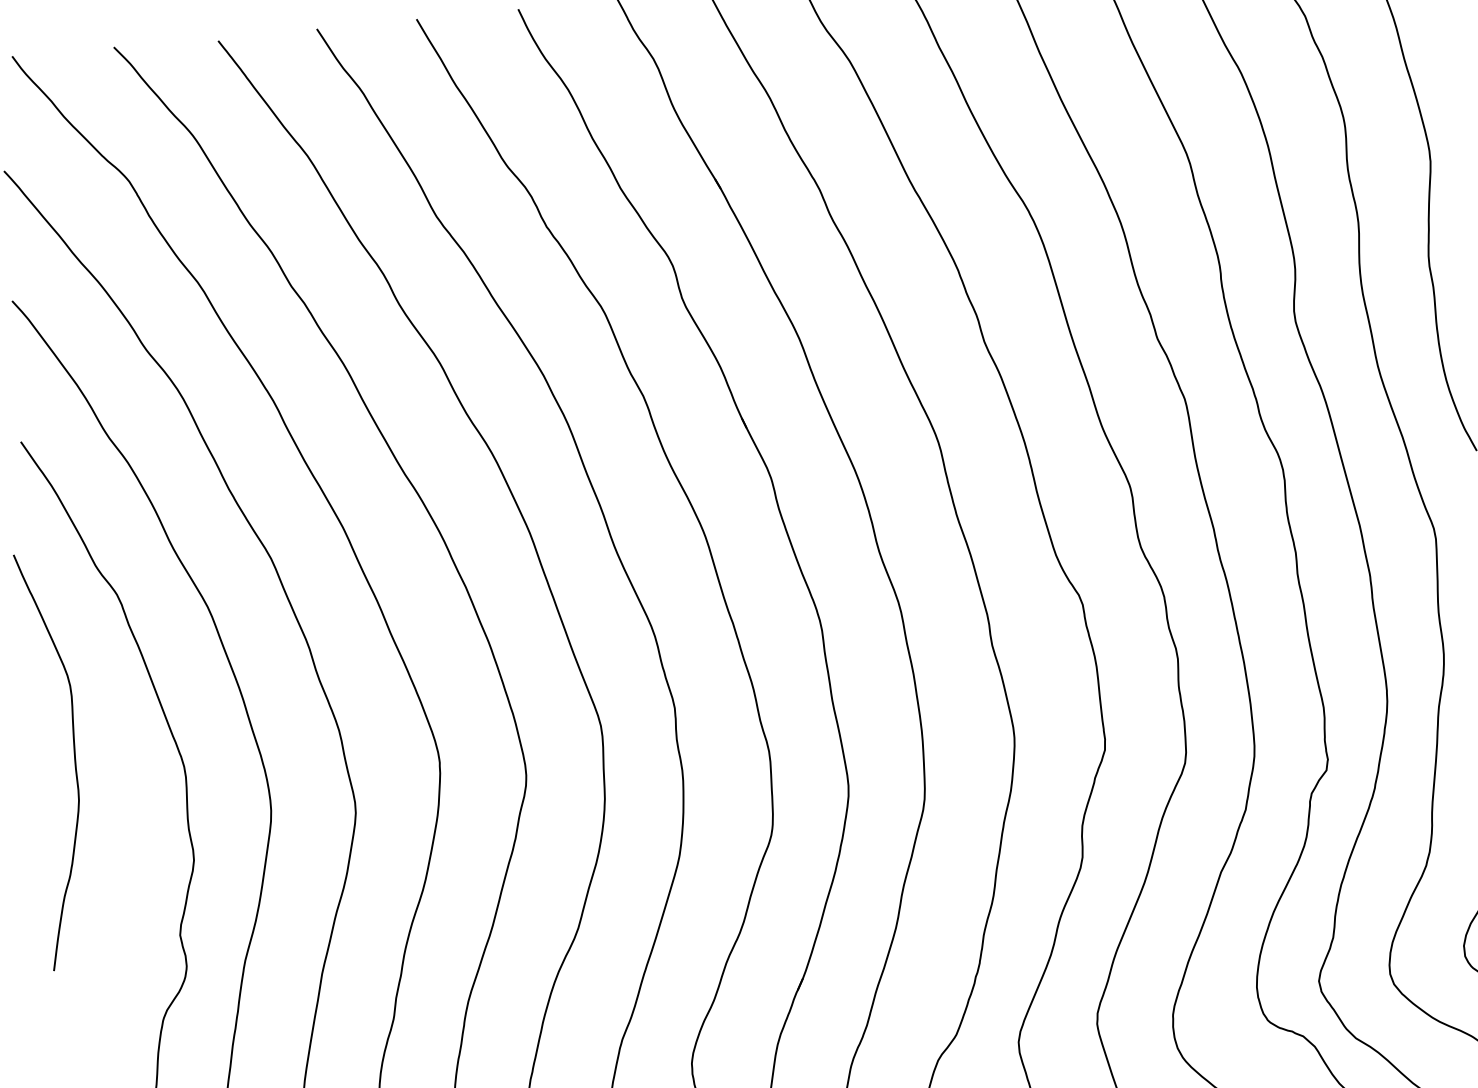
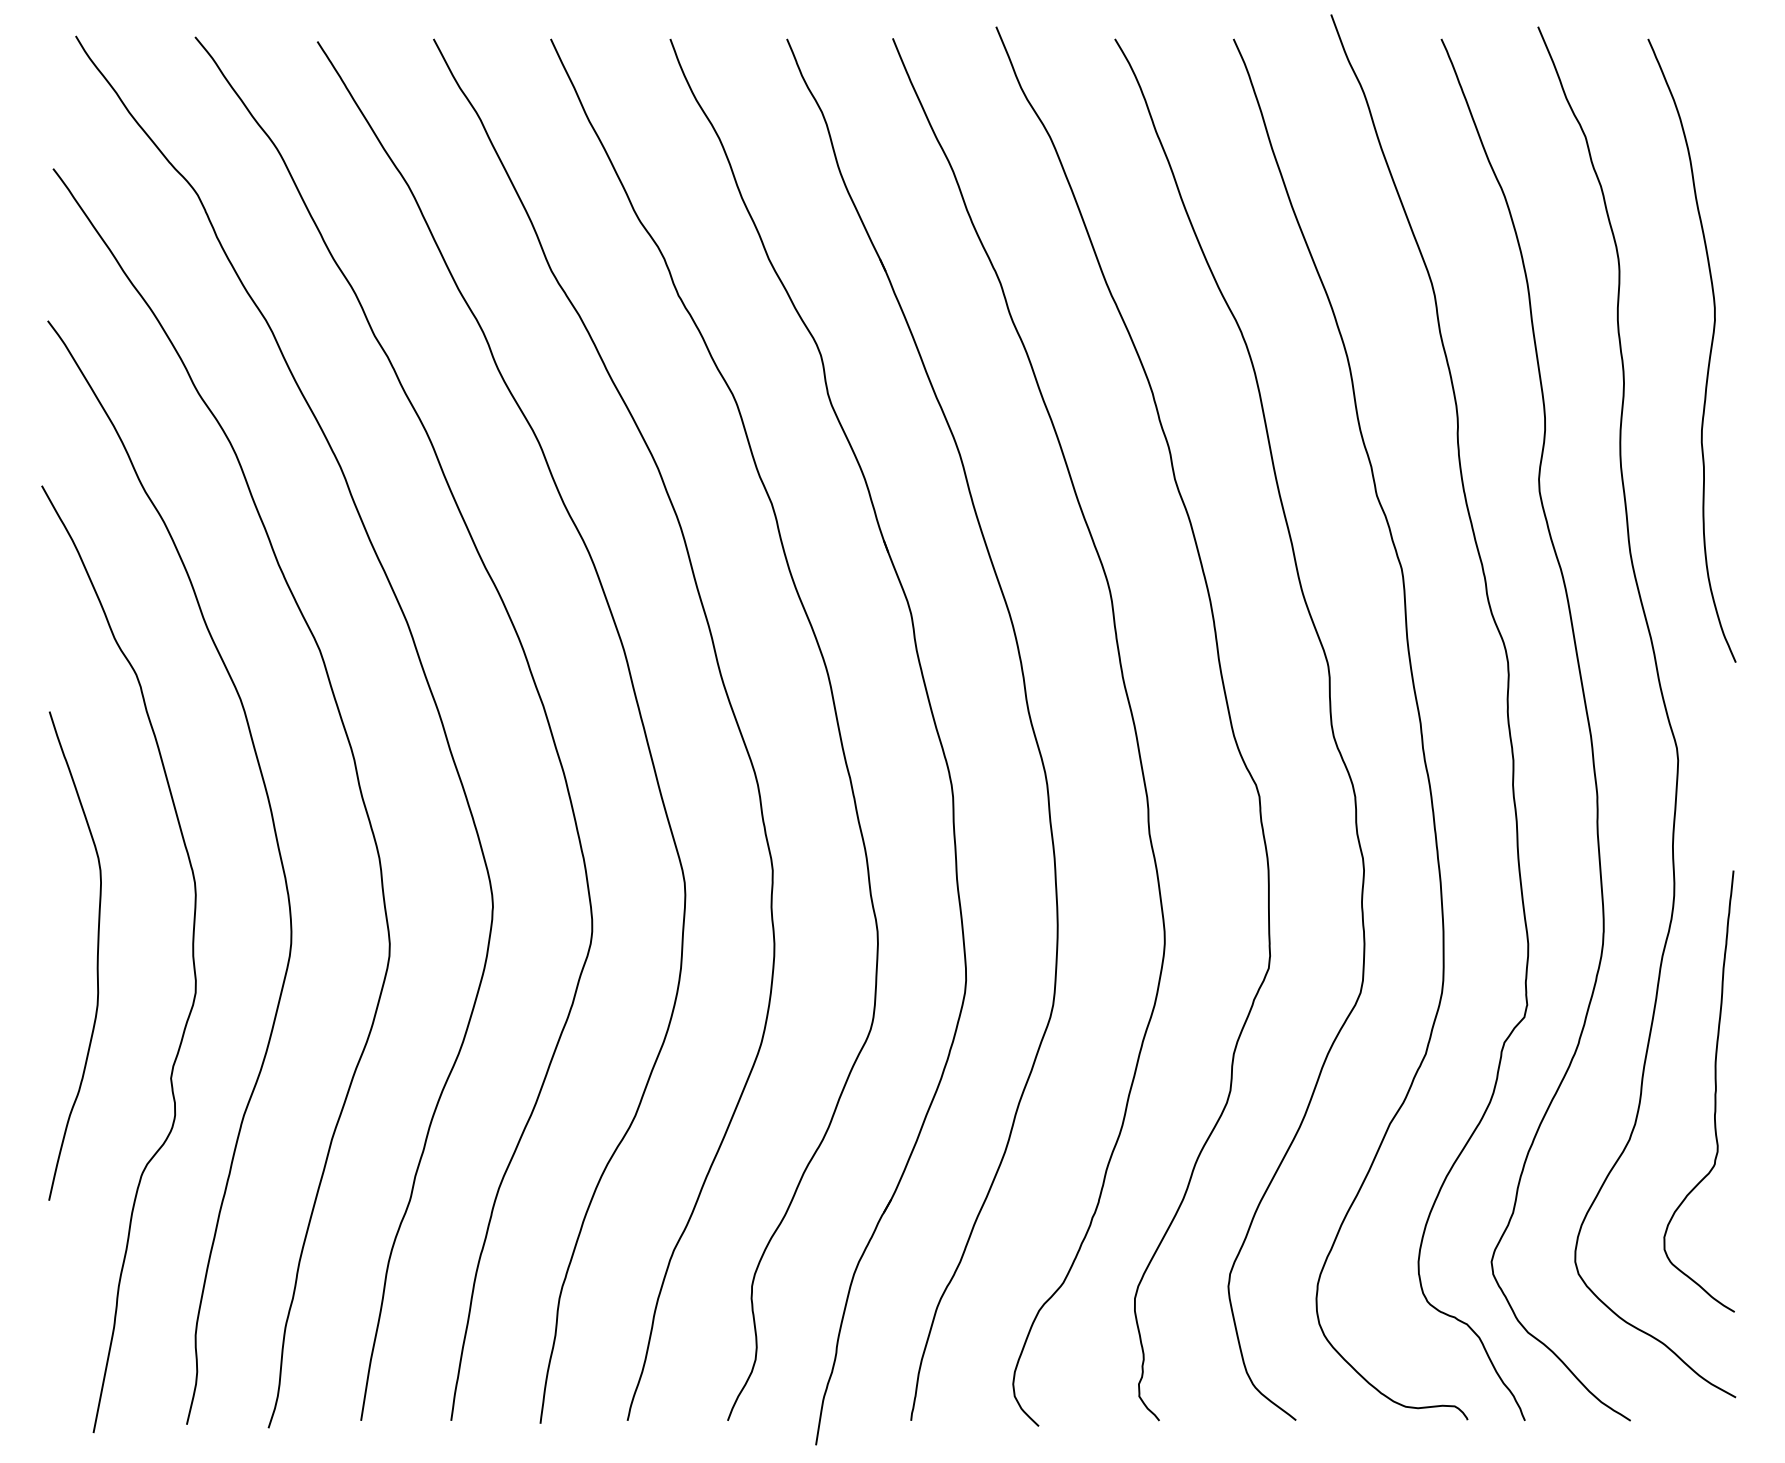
curve: (74, 761) -> (96, 959), moved

